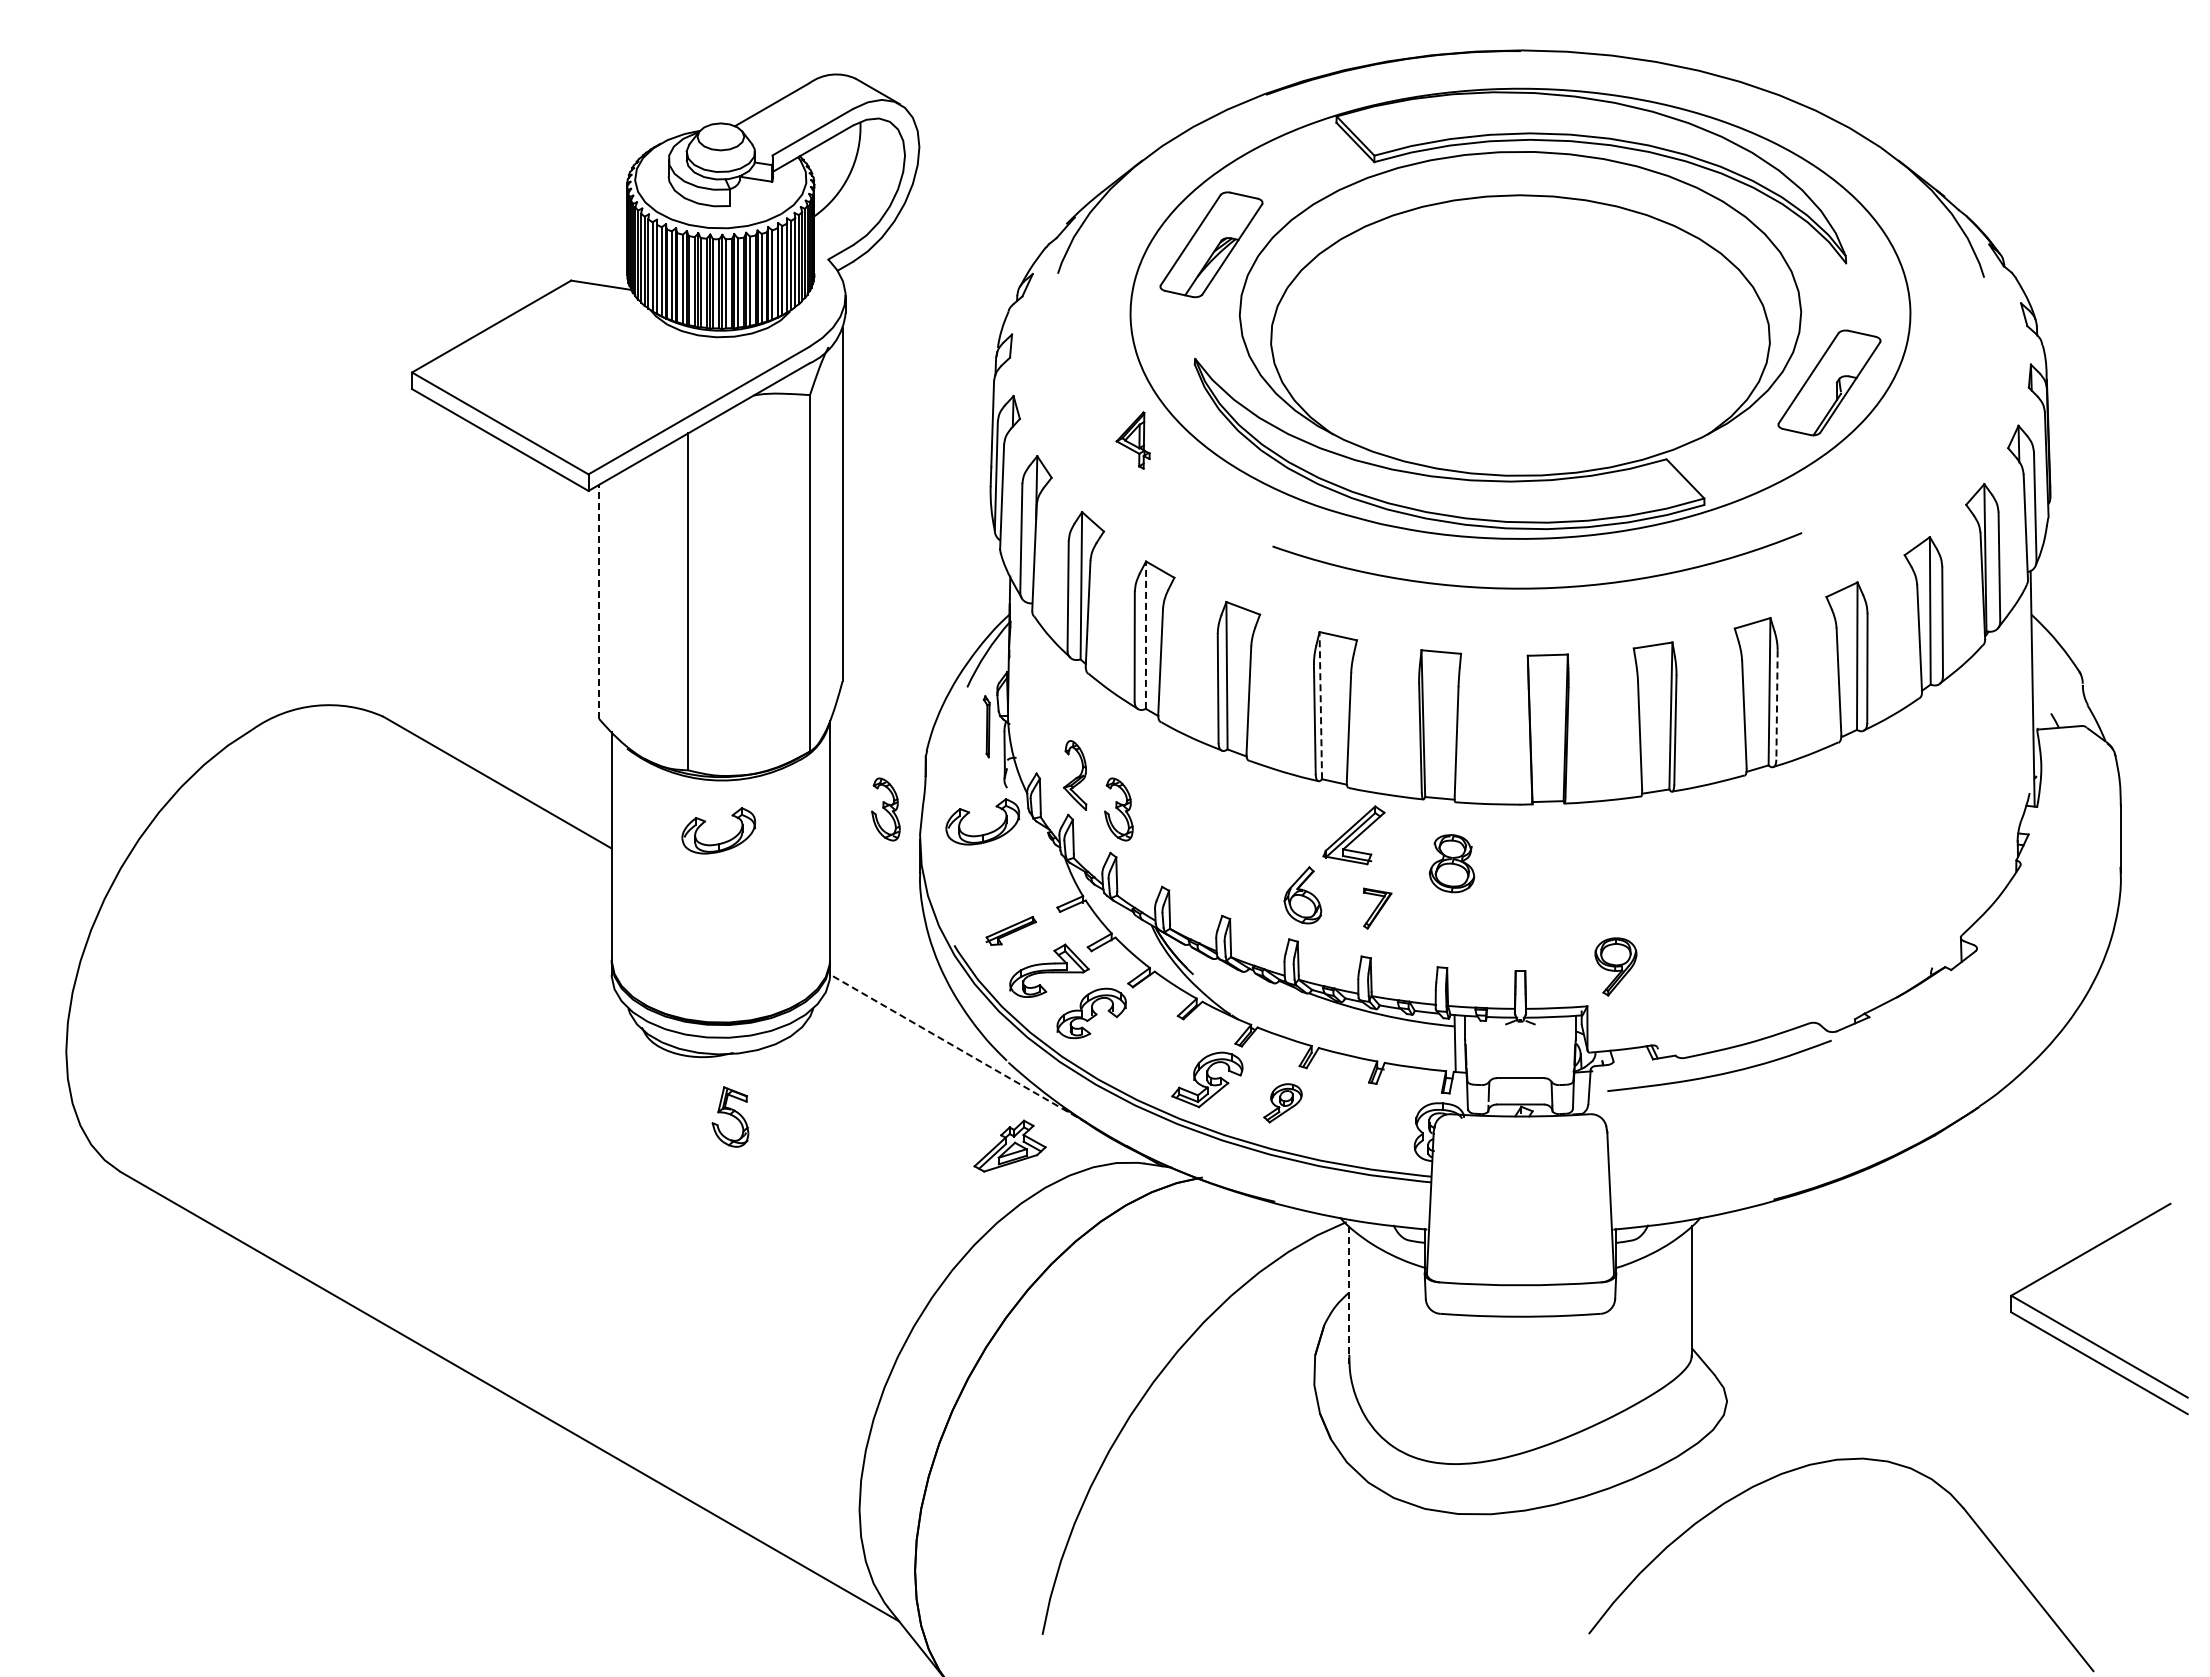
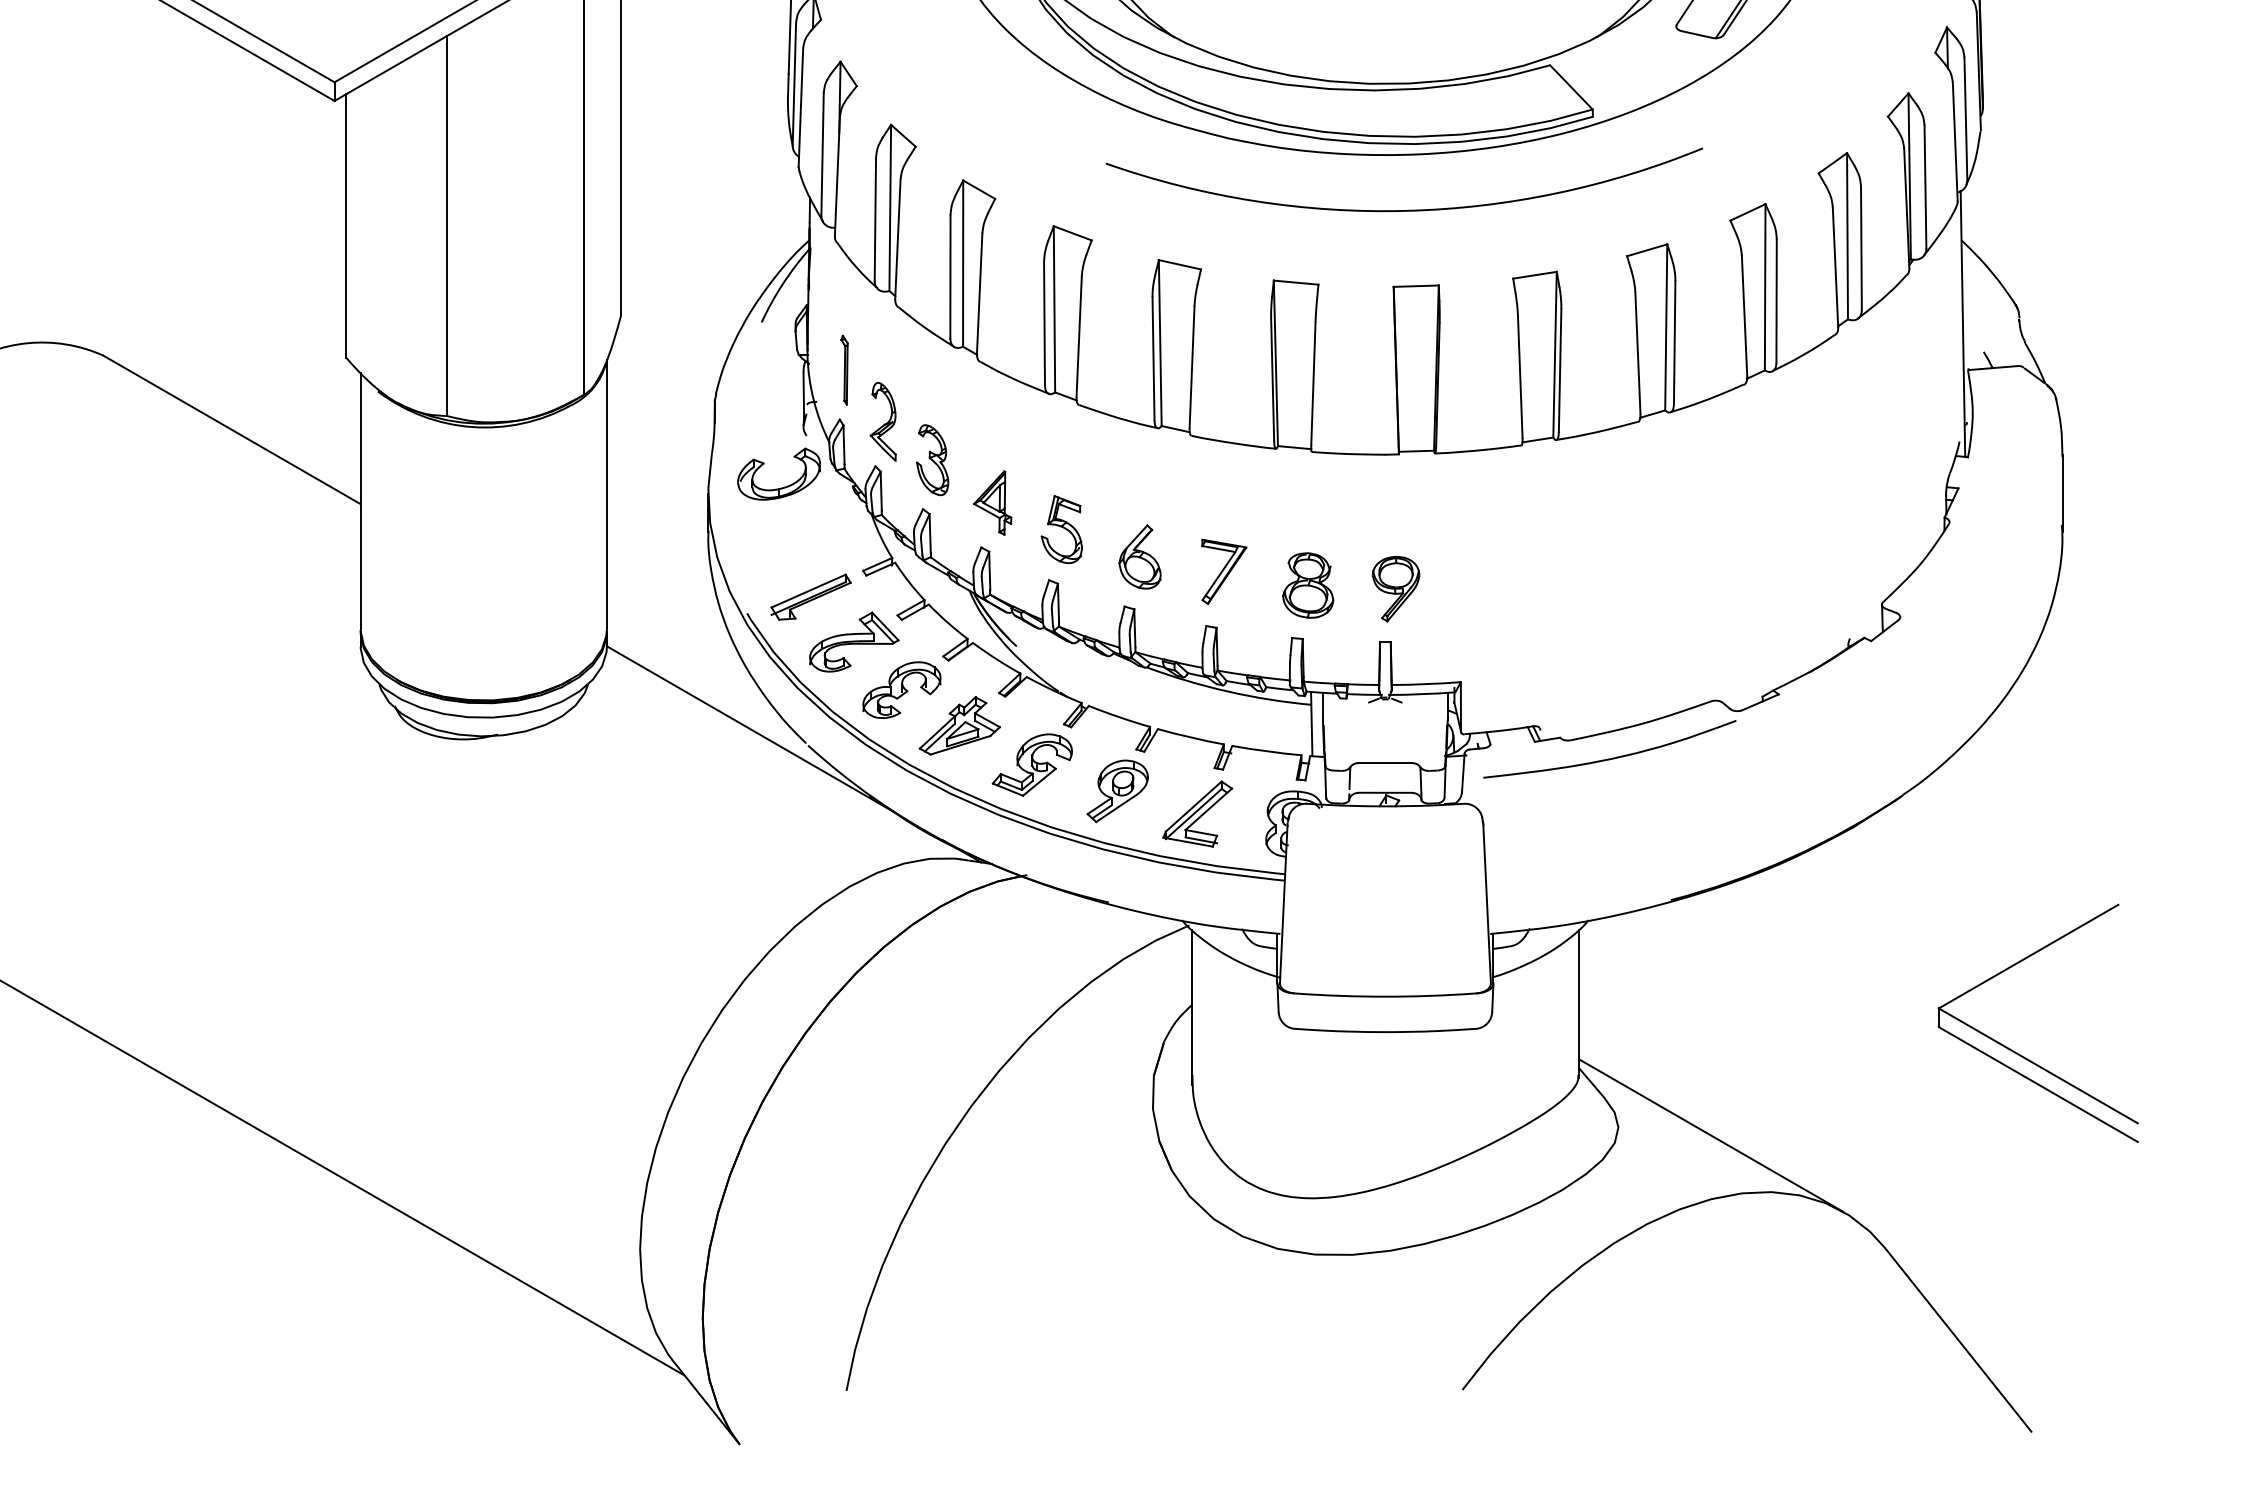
part: (1132, 440) -> (991, 503), moved
line: (599, 601) -> (346, 225), dashed -> solid
line: (1146, 635) -> (963, 263), dashed -> solid
line: (1320, 705) -> (1159, 342), dashed -> solid
line: (1777, 705) -> (1675, 342), dashed -> solid
part: (986, 726) -> (844, 369), moved
part: (885, 809) -> (669, 460), removed
part: (1353, 835) -> (1197, 814), moved
part: (720, 842) -> (483, 497), removed
part: (1451, 863) -> (1307, 585), moved
part: (1377, 908) -> (1224, 571), size x1.43
part: (1011, 930) -> (811, 596), size x1.43
part: (1615, 966) -> (1395, 588), moved
line: (957, 1048) -> (750, 729), dashed -> solid
part: (1282, 1103) -> (1117, 791), size x1.43
part: (730, 1116) -> (1061, 528), moved
part: (1009, 1145) -> (959, 725), moved
line: (1348, 1294) -> (1191, 1007), dashed -> solid
line: (1809, 1408) -> (1711, 1135), added

